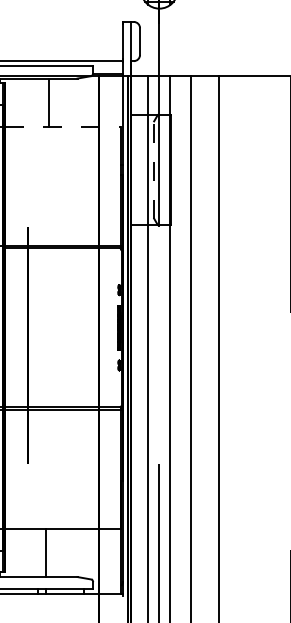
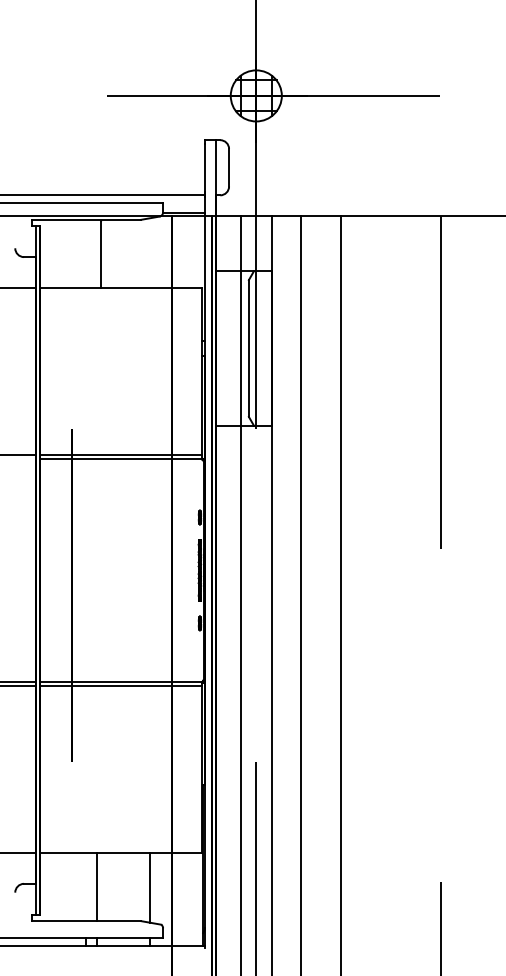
line: (63, 127) -> (121, 288), dashed -> solid
line: (153, 170) -> (248, 348), dashed -> solid
line: (83, 553) -> (149, 887), added

